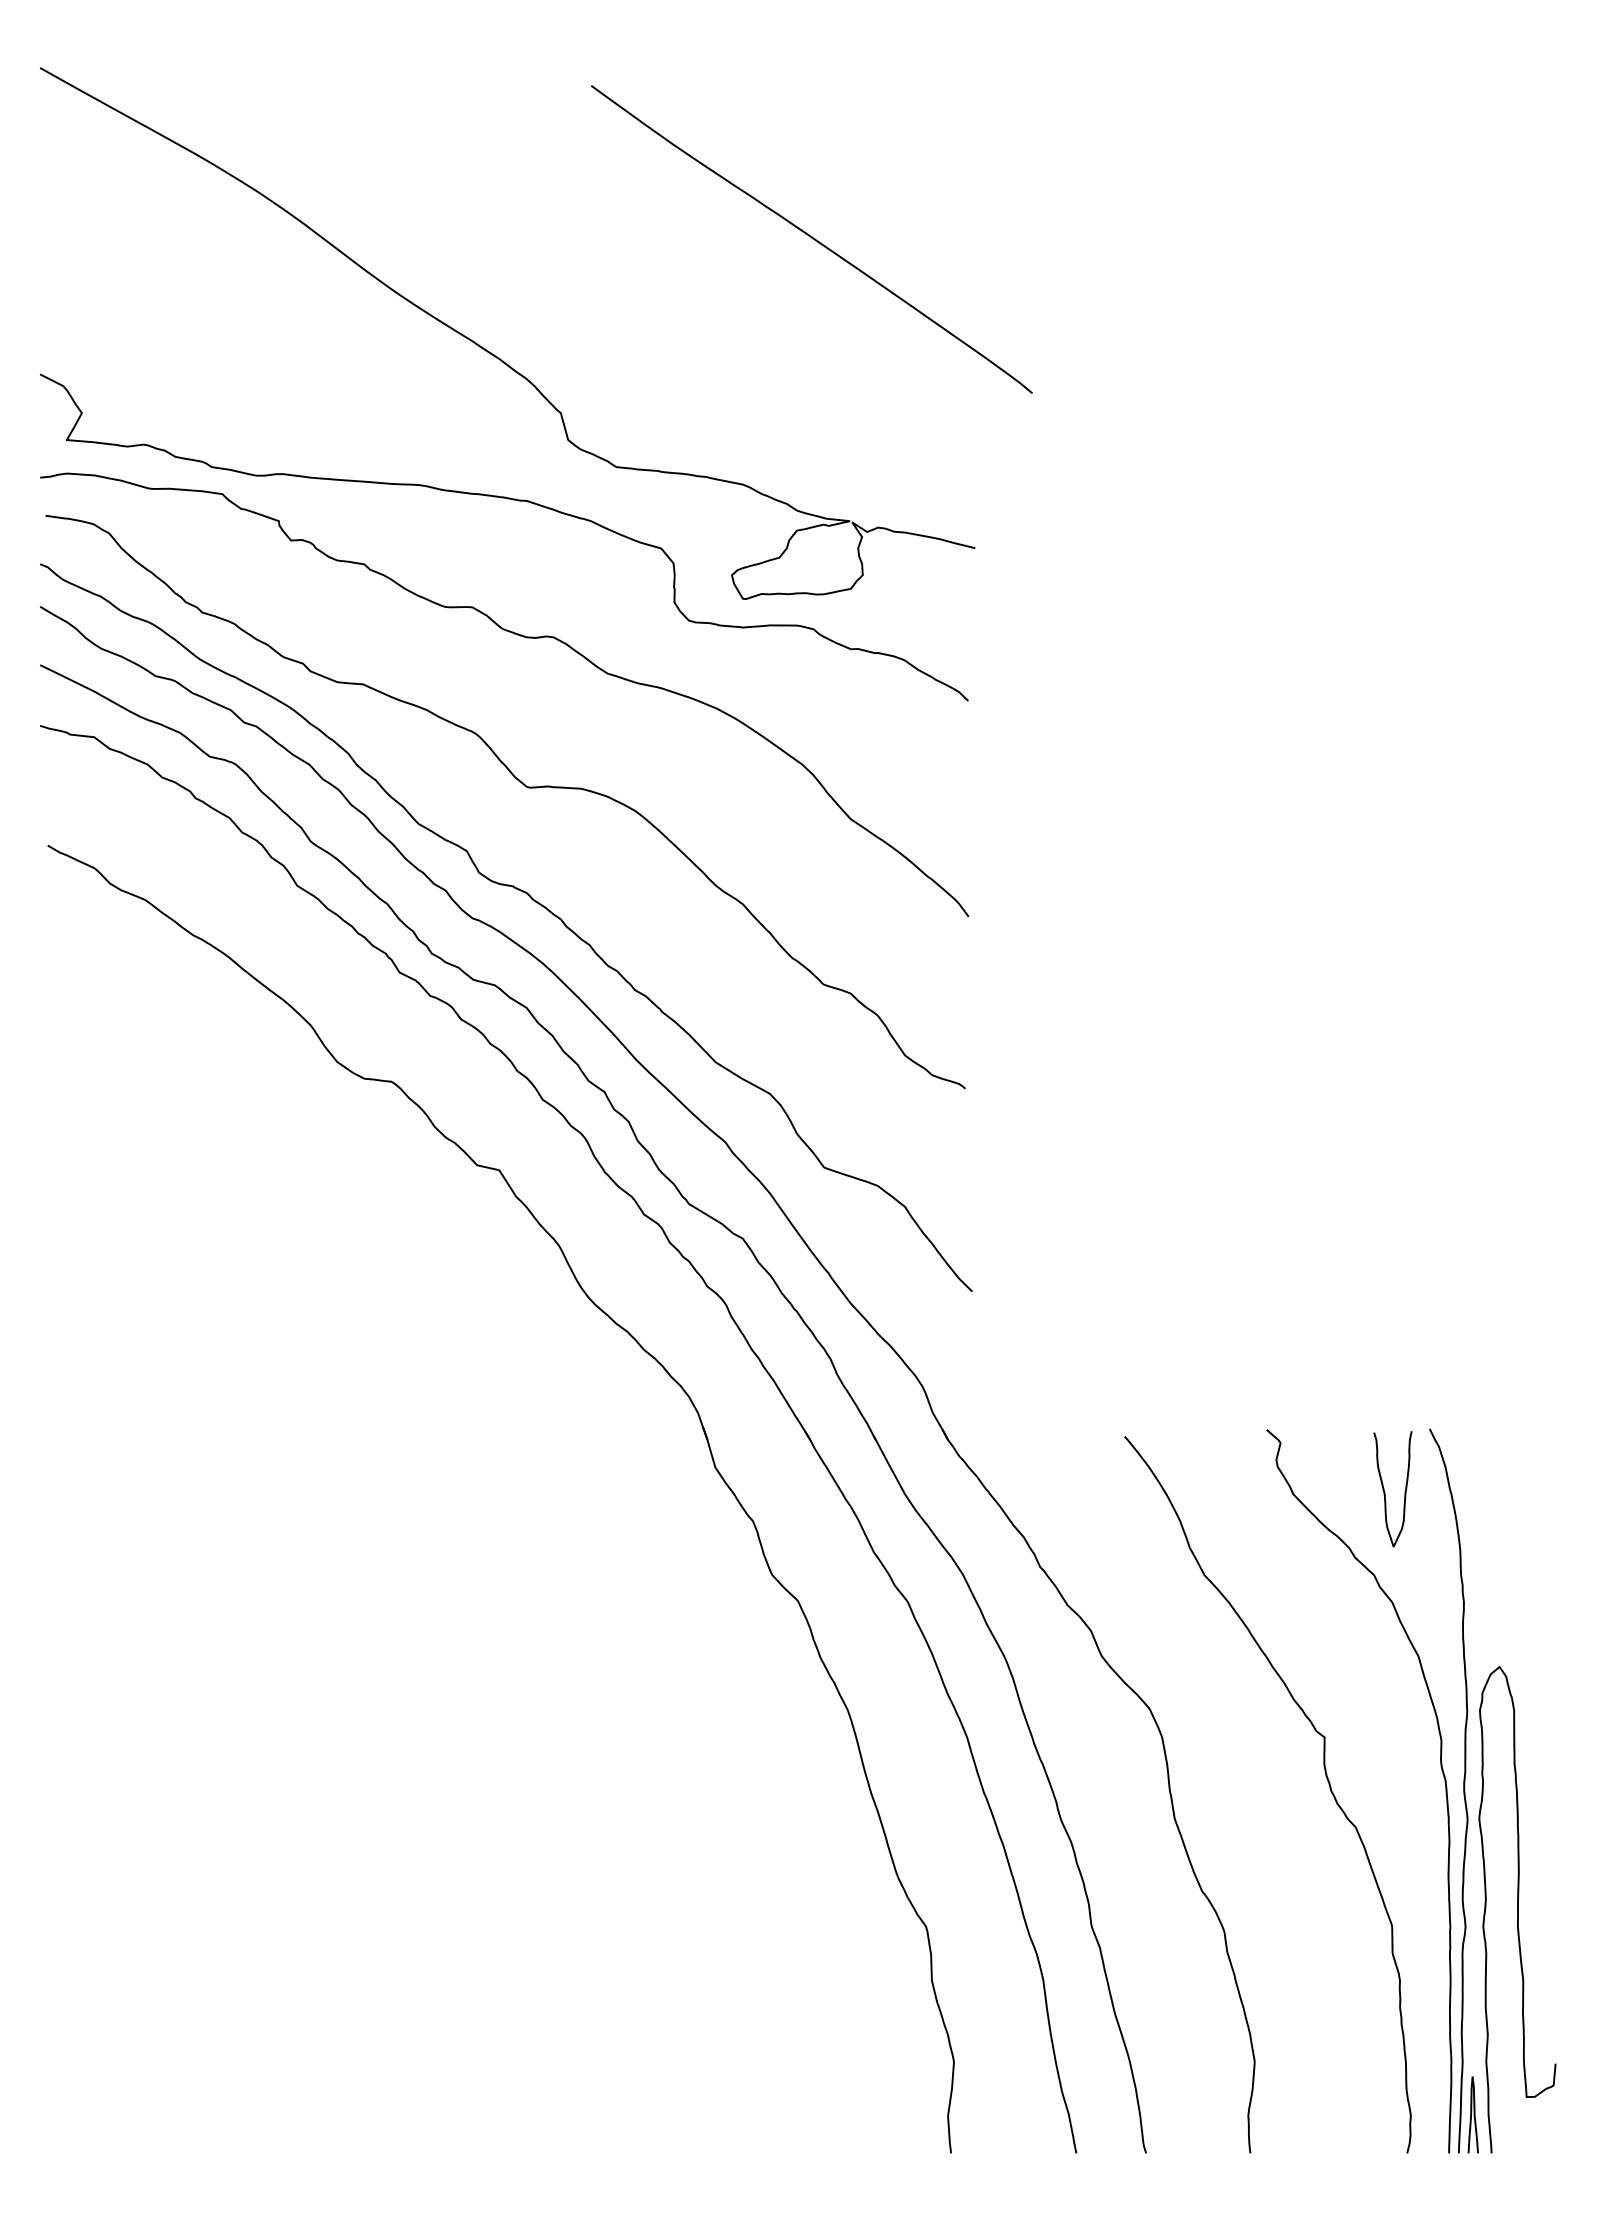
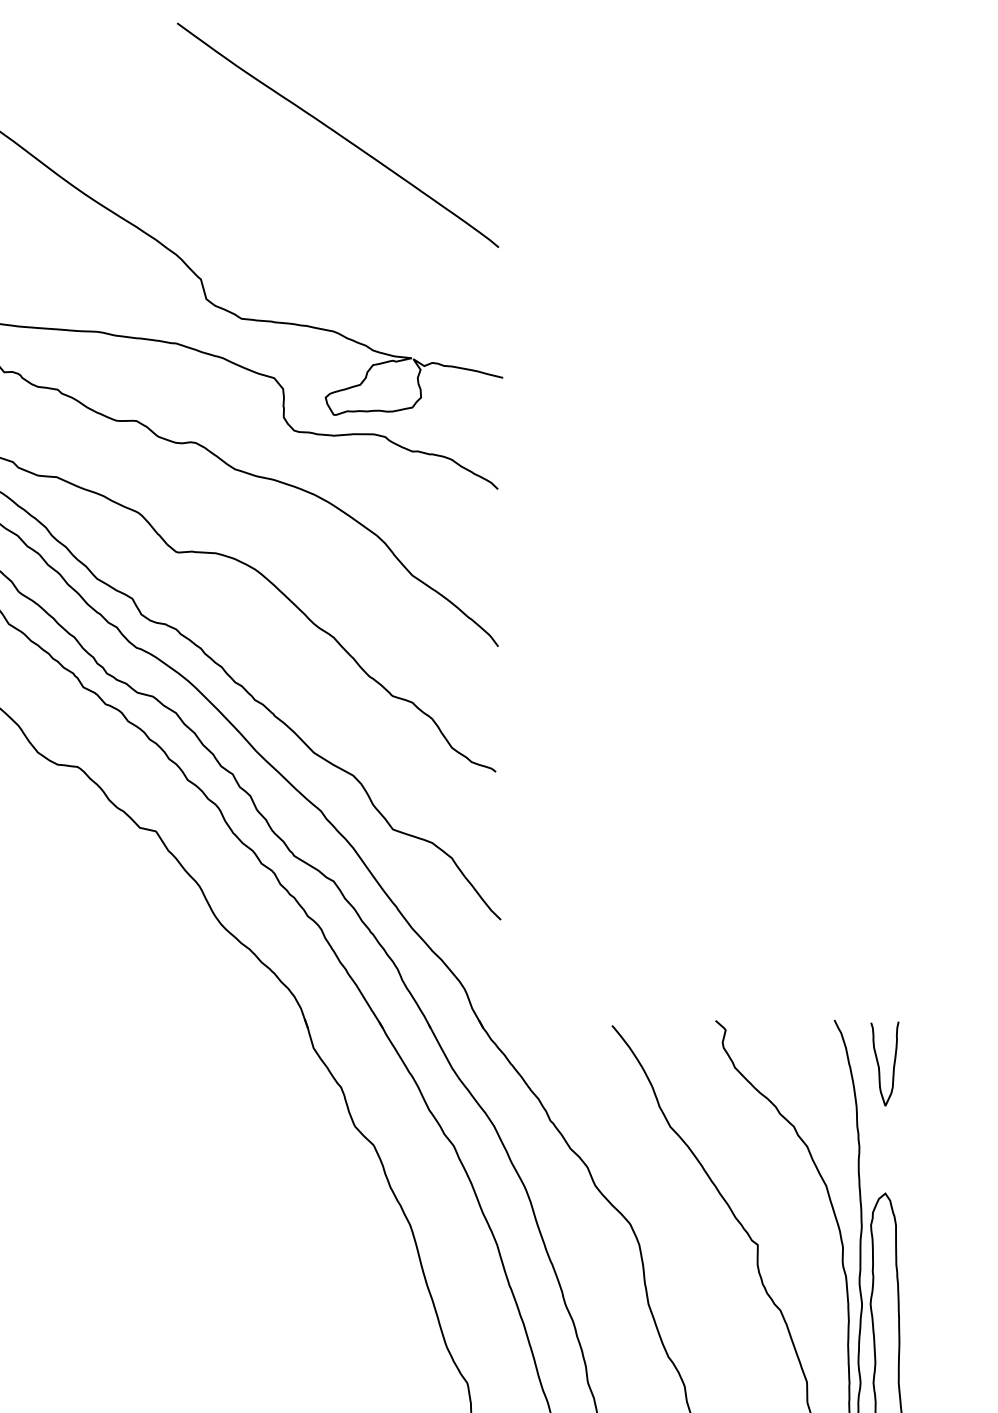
curve: (811, 238) -> (337, 134), moved
curve: (1385, 1492) -> (879, 1066), moved

